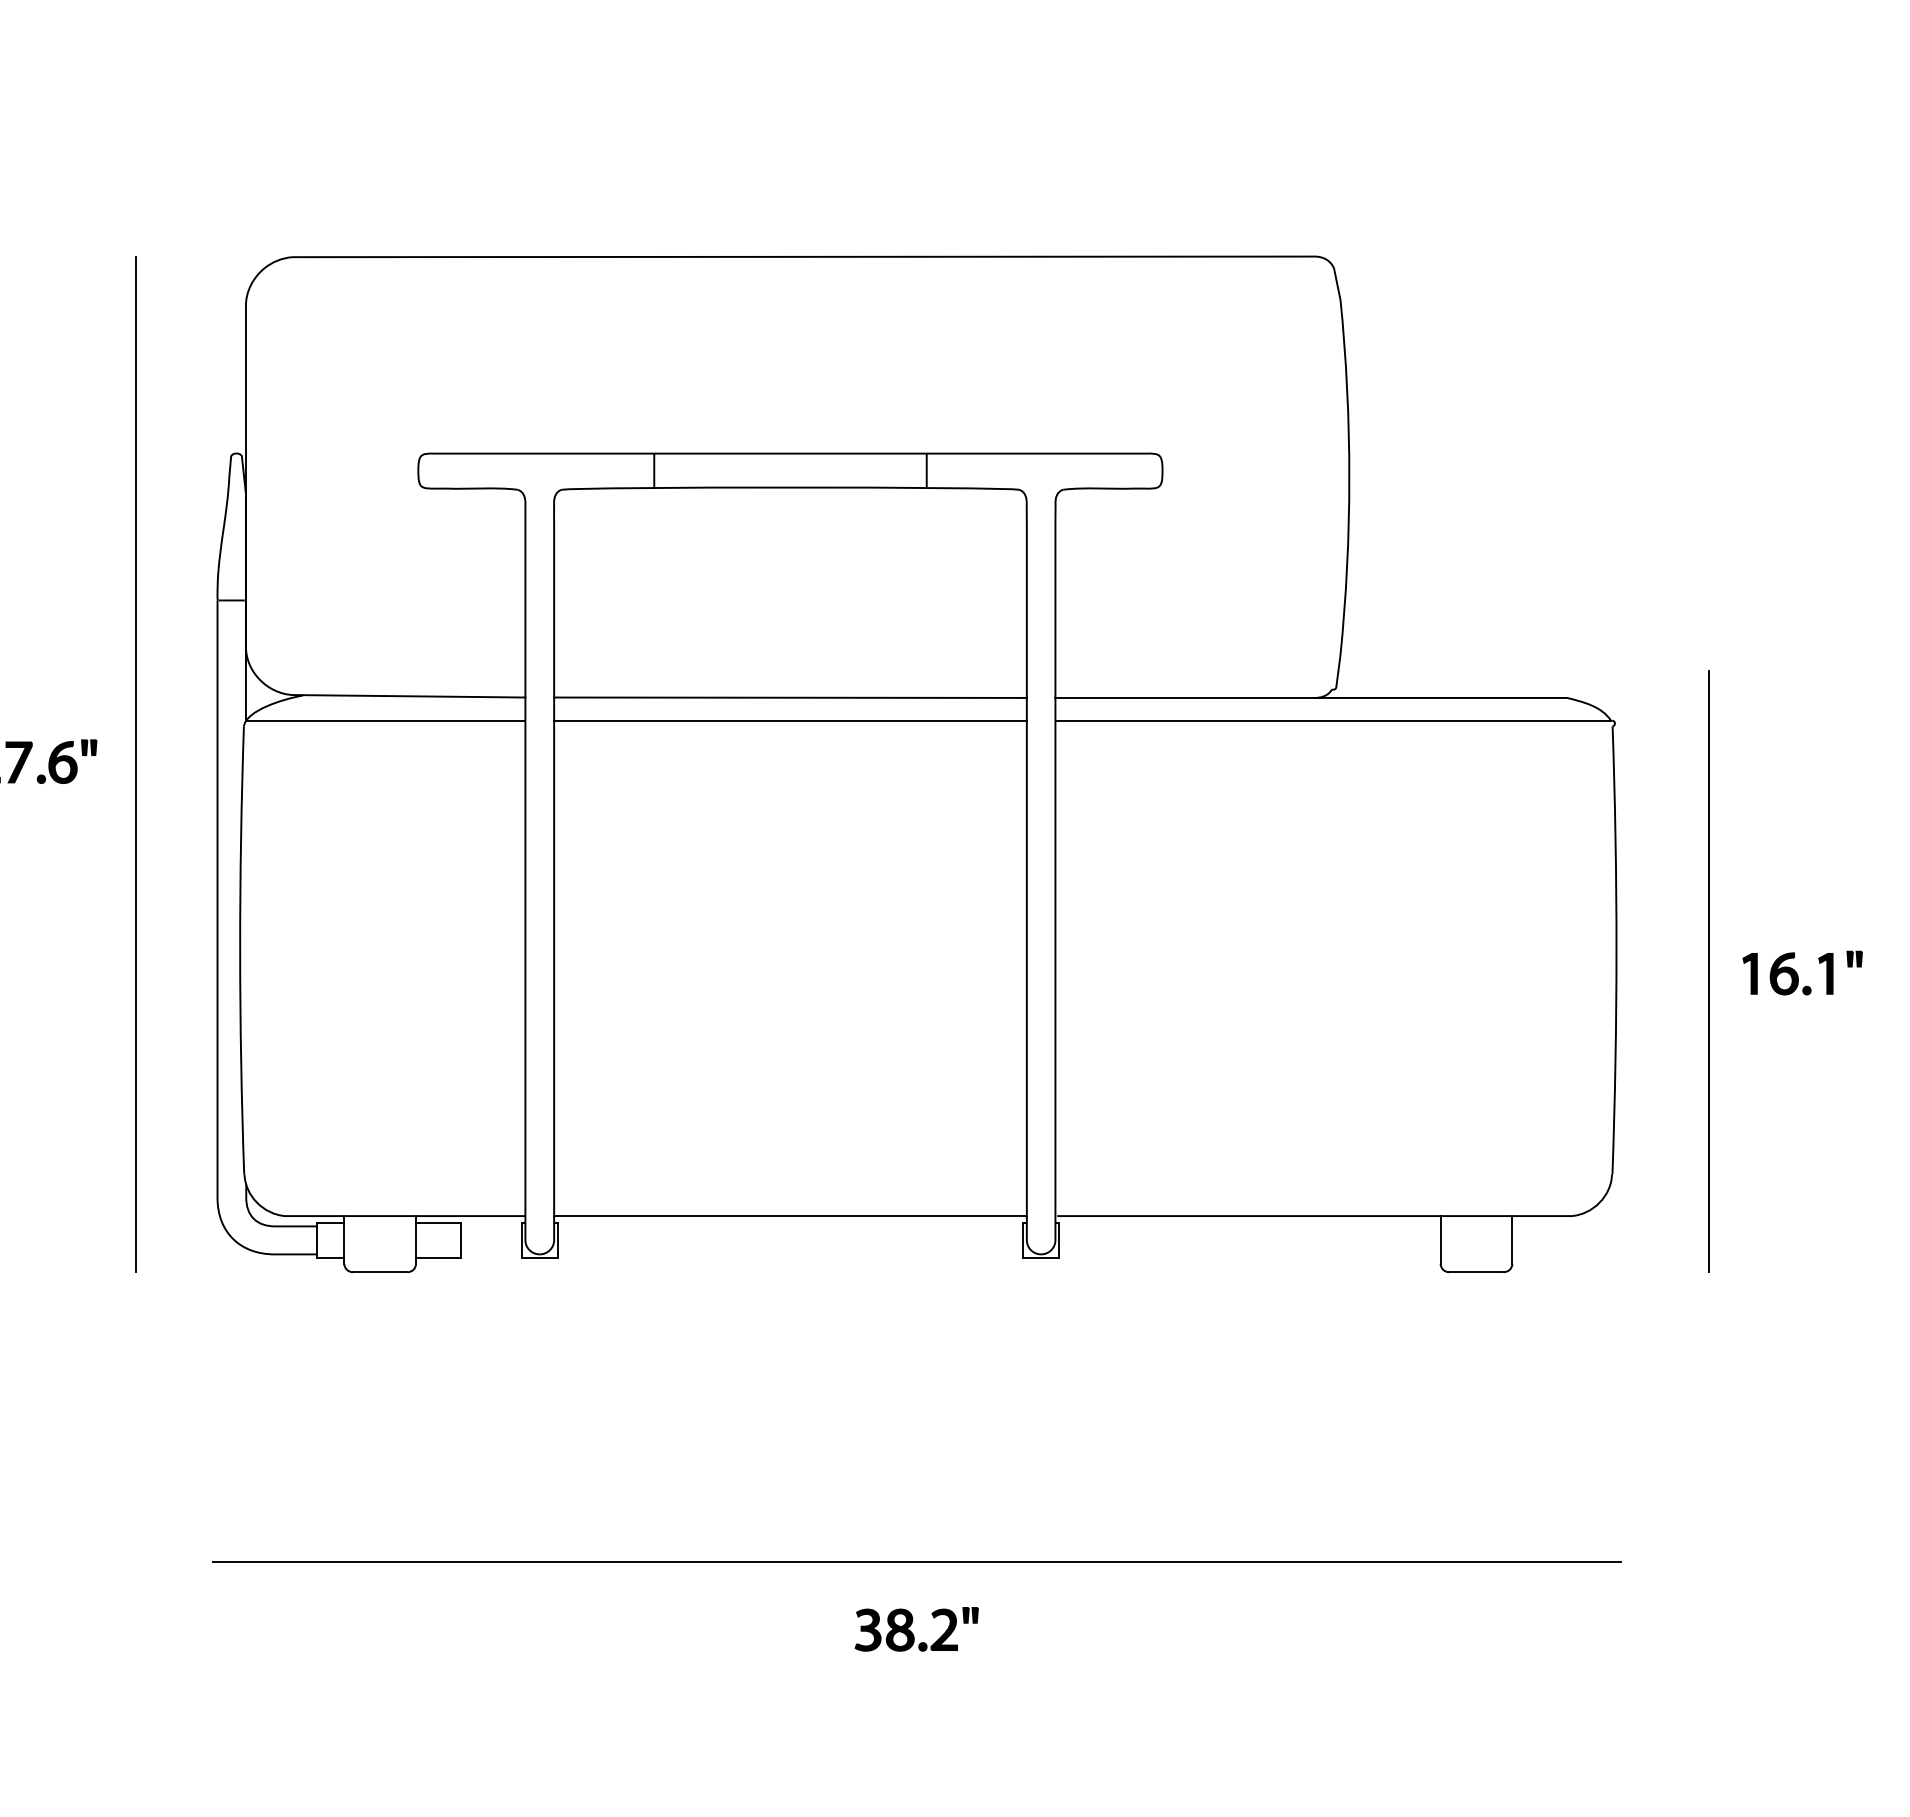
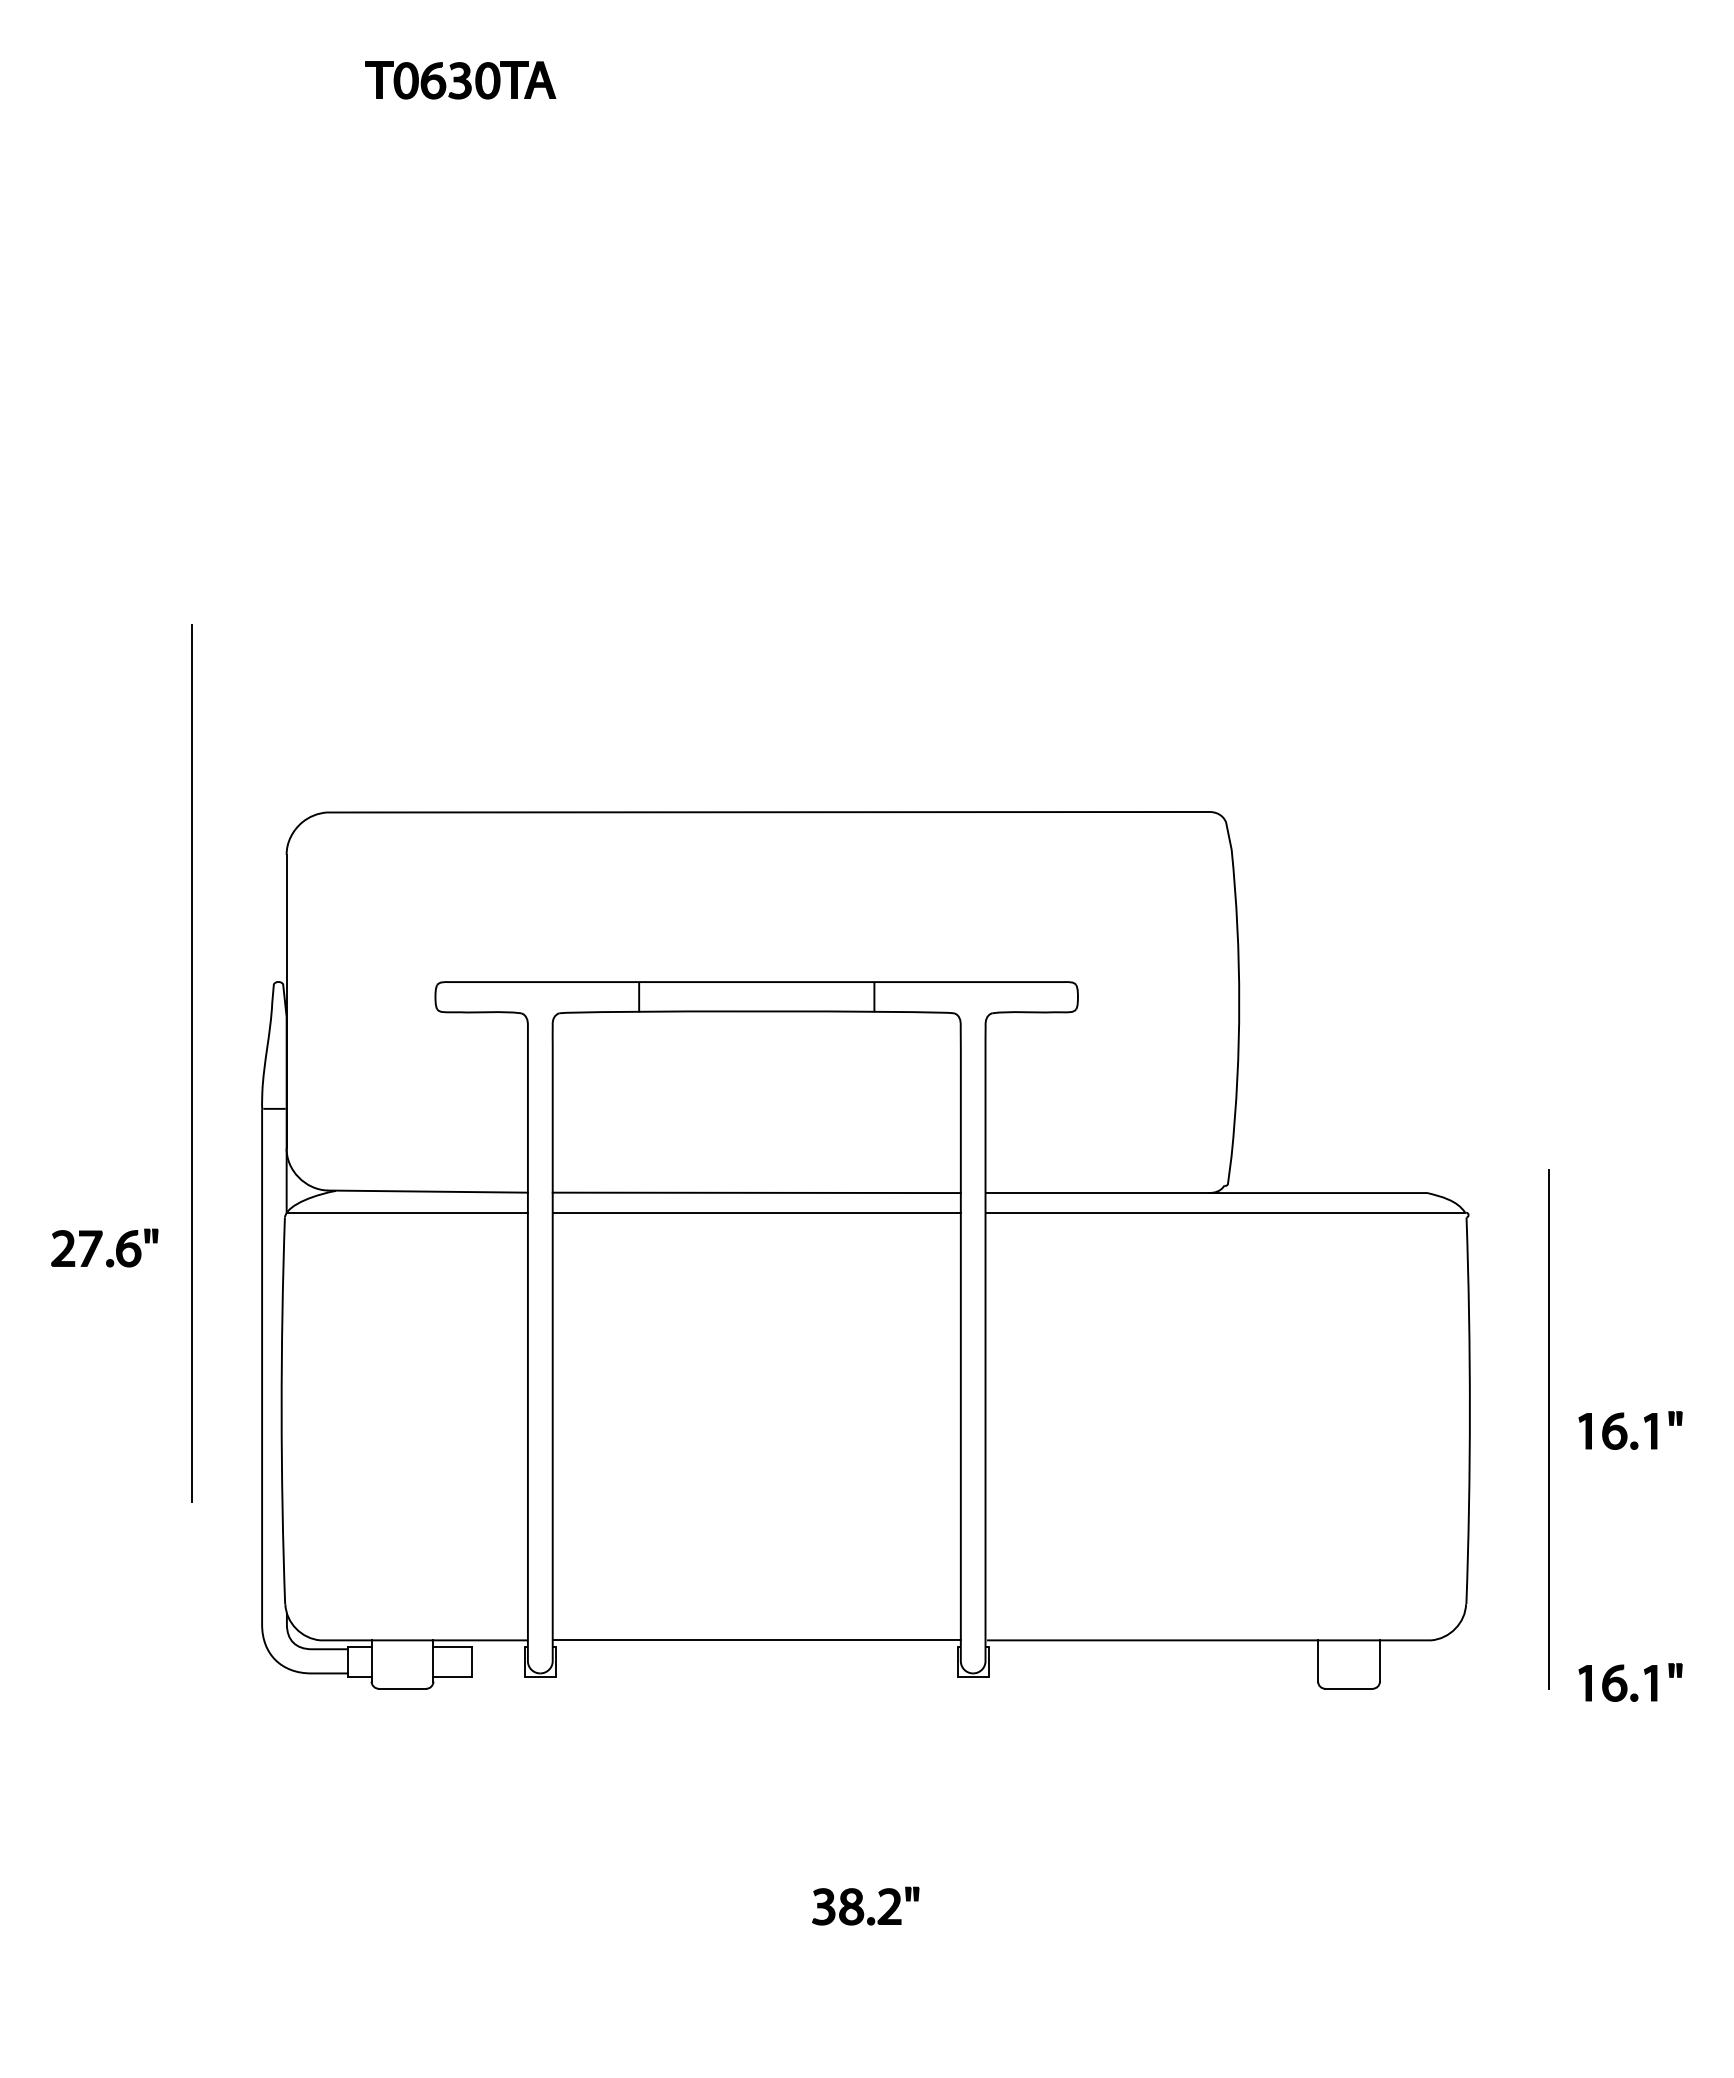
line: (135, 764) -> (191, 1063), moved
part: (1802, 1264) -> (1630, 1682), added
line: (916, 1562) -> (865, 1939), removed
part: (916, 1628) -> (865, 1905), moved

